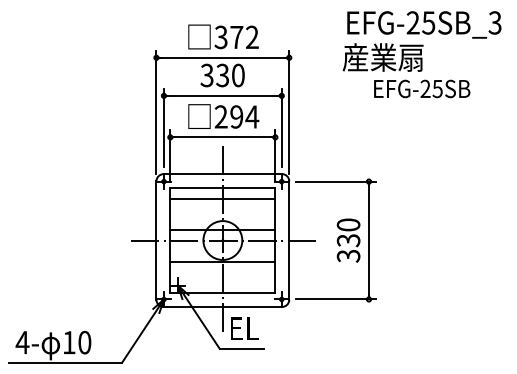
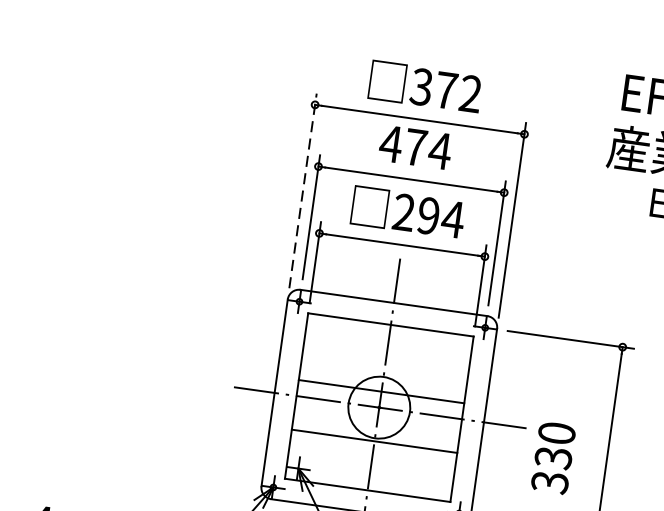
text: (222, 75) -> (415, 147), 330 -> 474
line: (156, 112) -> (303, 191), solid -> dashed
line: (222, 198) -> (388, 341), removed
text: (348, 240) -> (553, 457), moved

